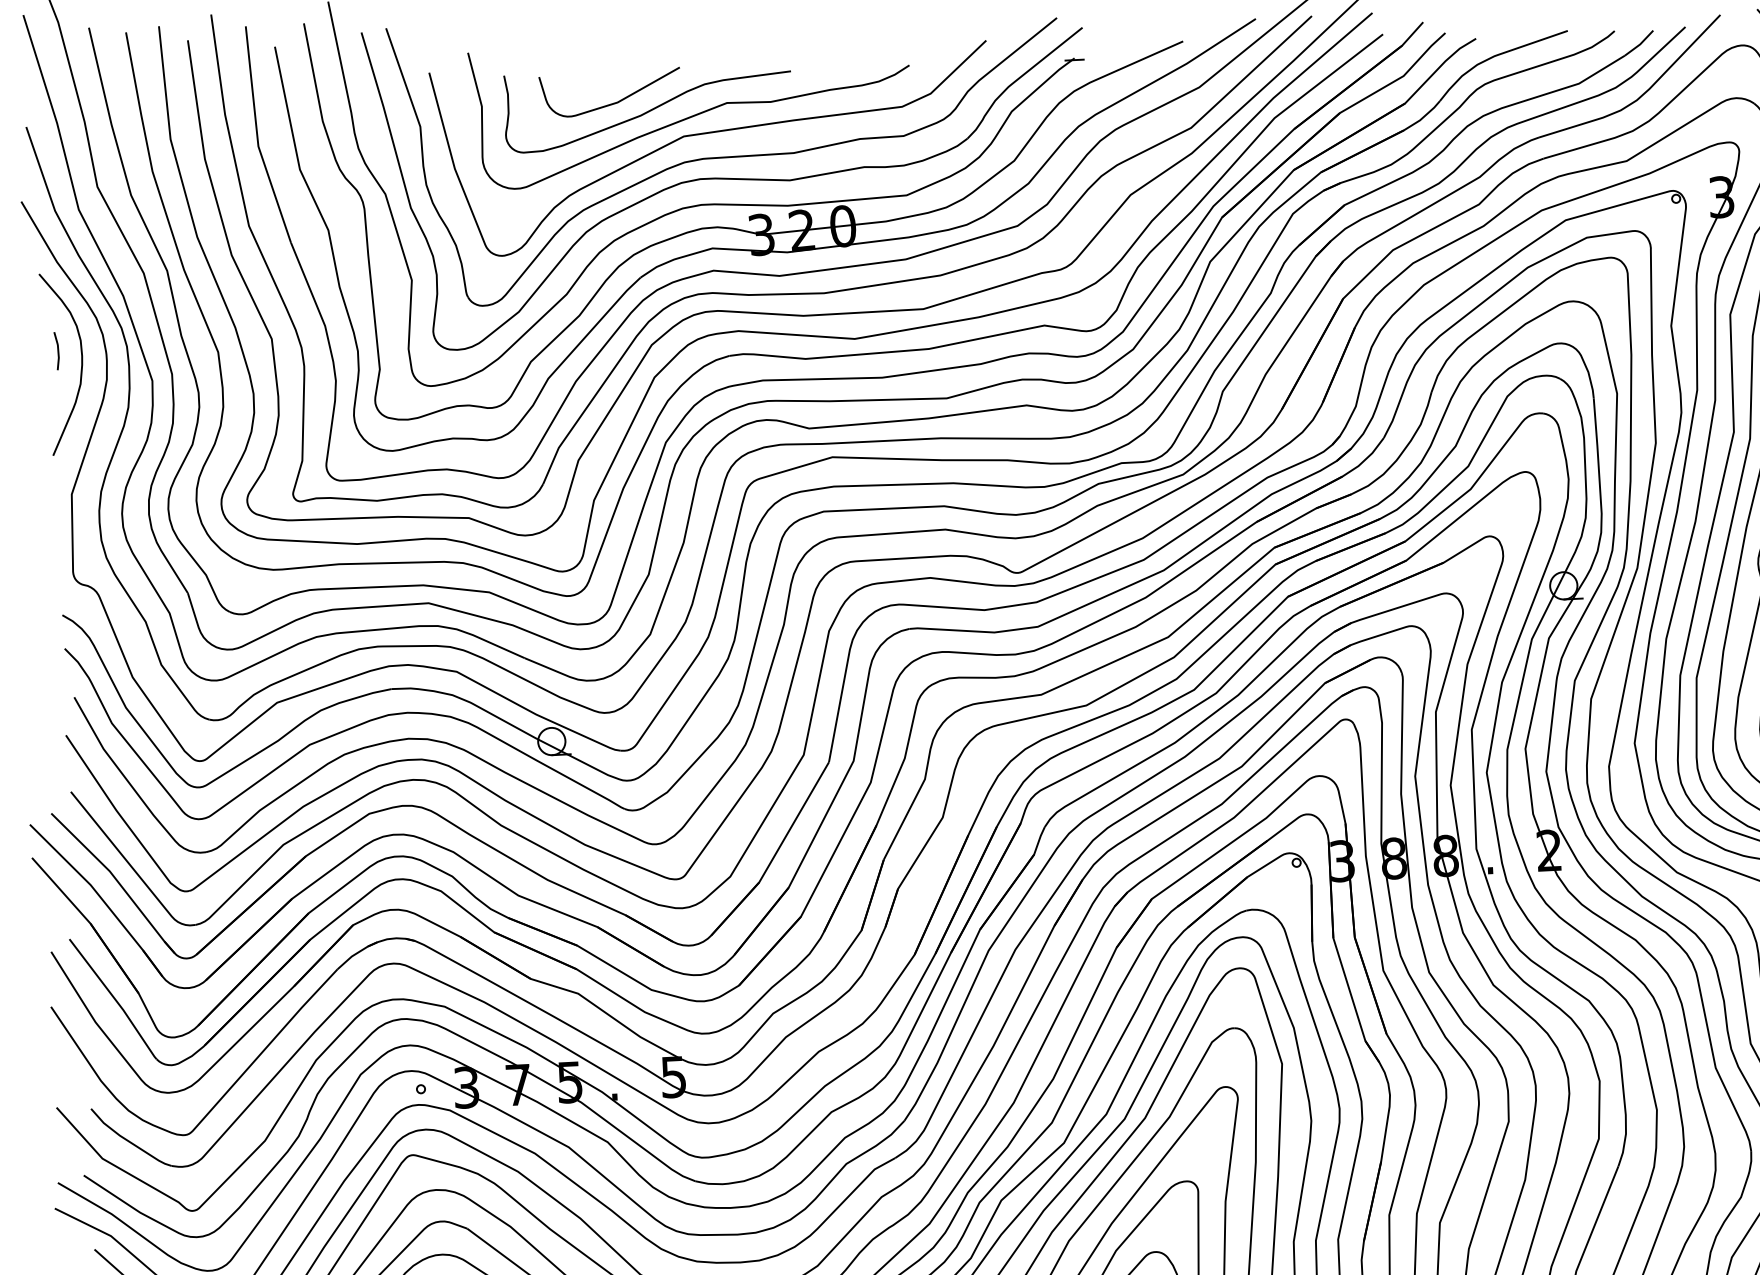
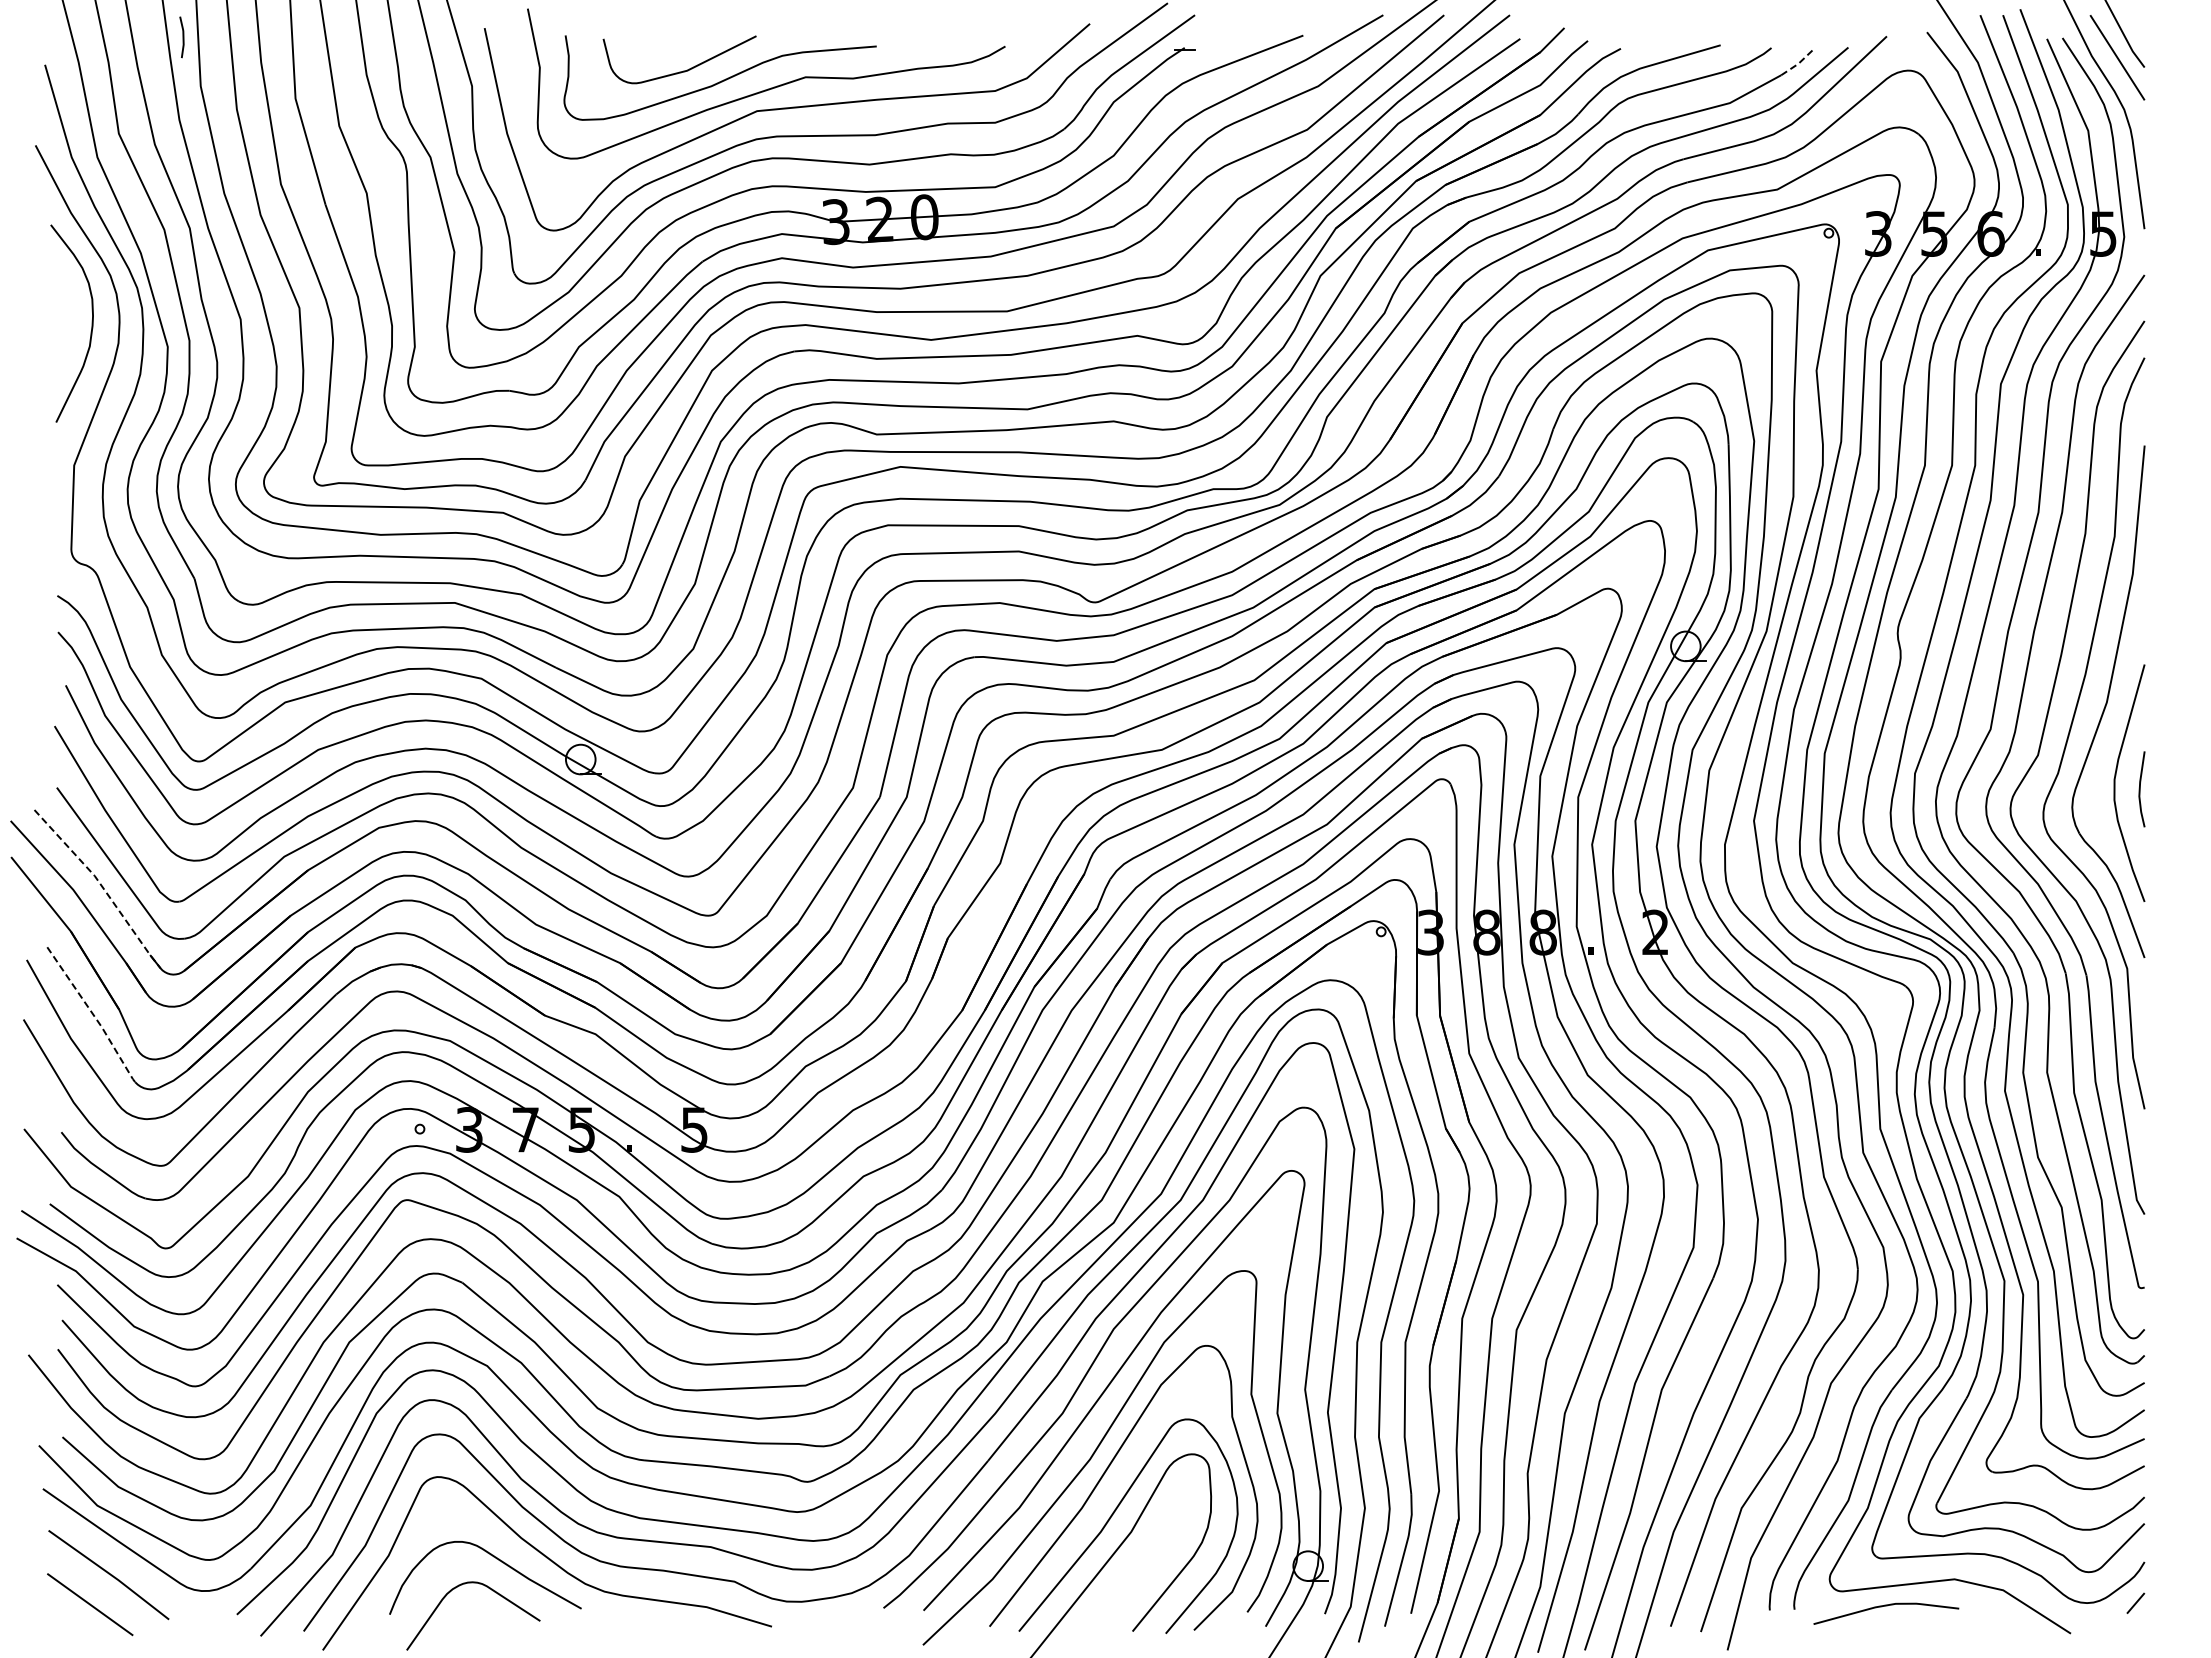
line: (1640, 44) -> (1798, 63), solid -> dashed
line: (57, 351) -> (182, 37), moved
line: (116, 879) -> (101, 885), solid -> dashed
line: (115, 998) -> (93, 1014), solid -> dashed

